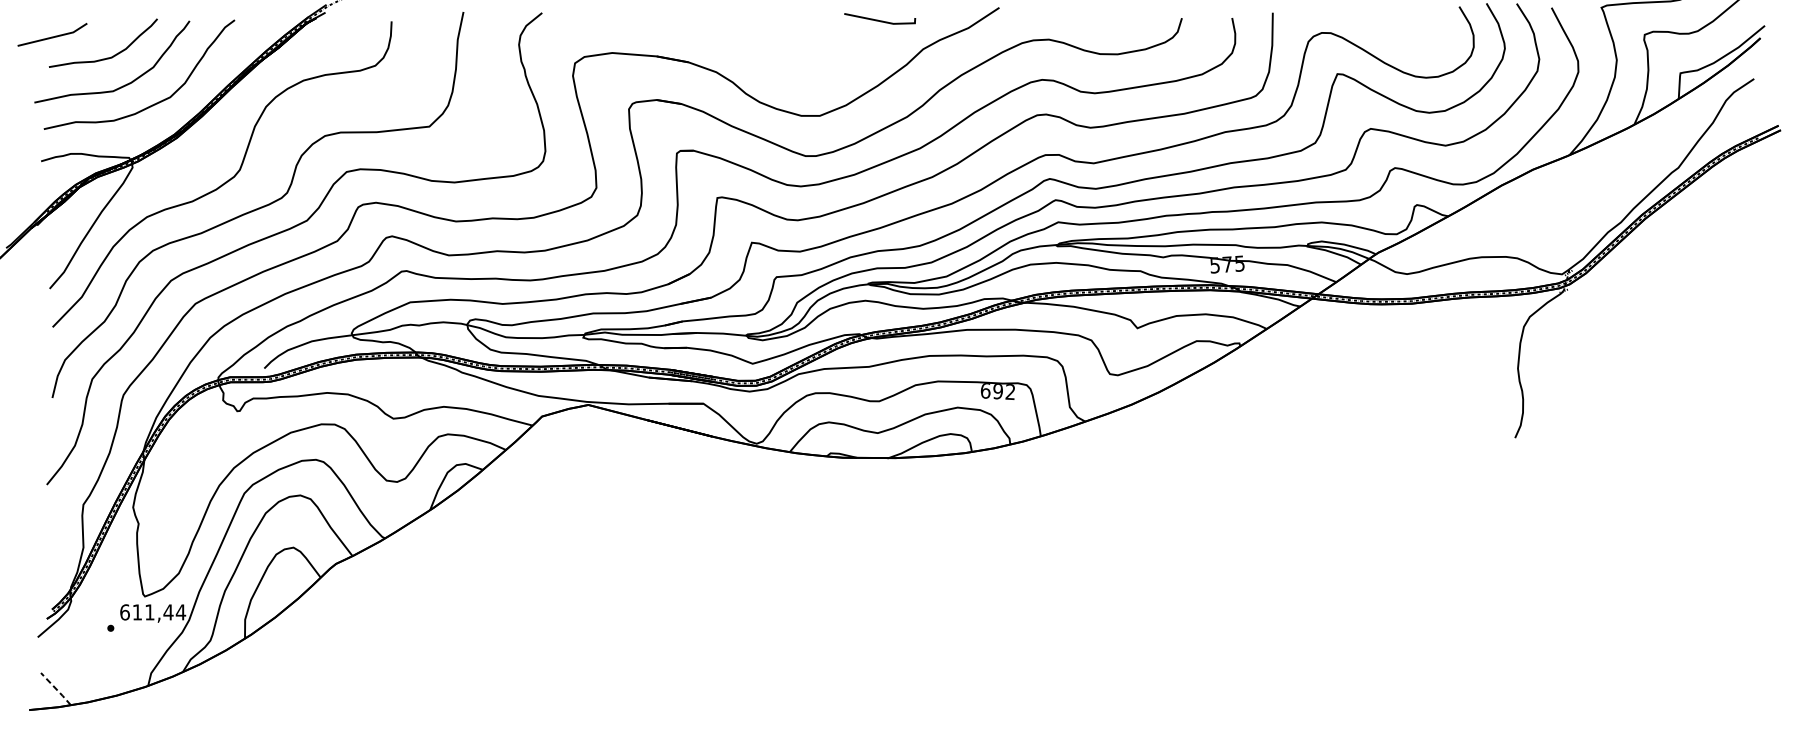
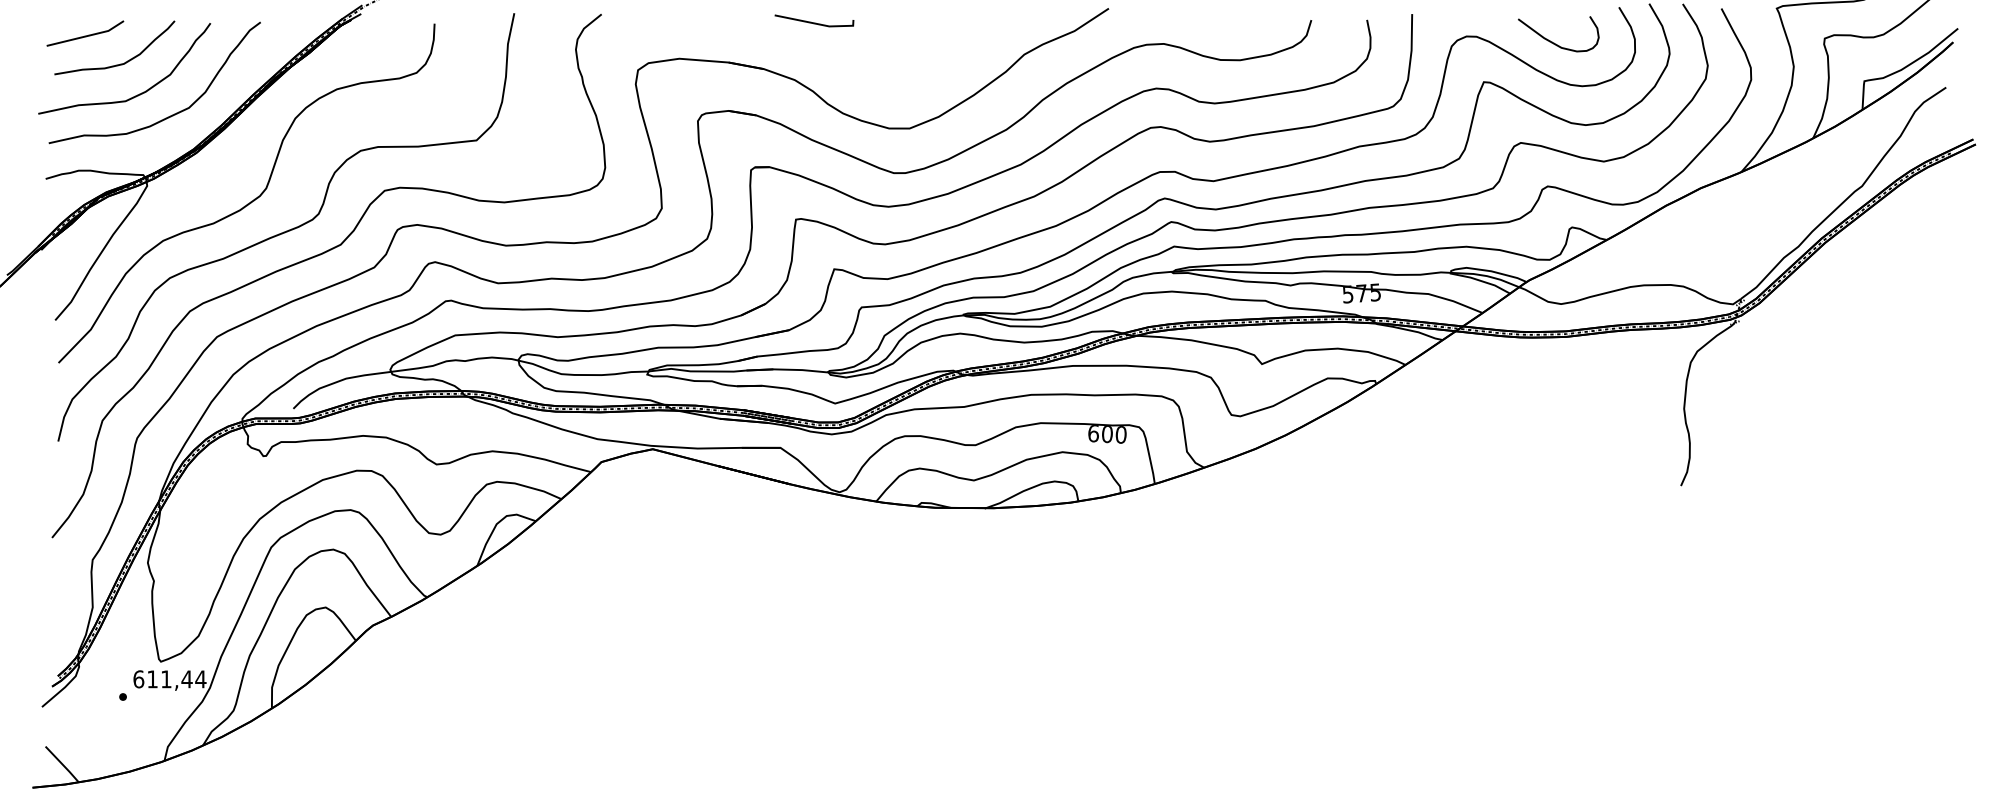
line: (880, 20) -> (814, 22), moved
line: (52, 36) -> (85, 35), moved
curve: (1401, 38) -> (1554, 42), added
text: (1004, 391) -> (1114, 434), 692 -> 600
line: (56, 689) -> (62, 764), dashed -> solid

